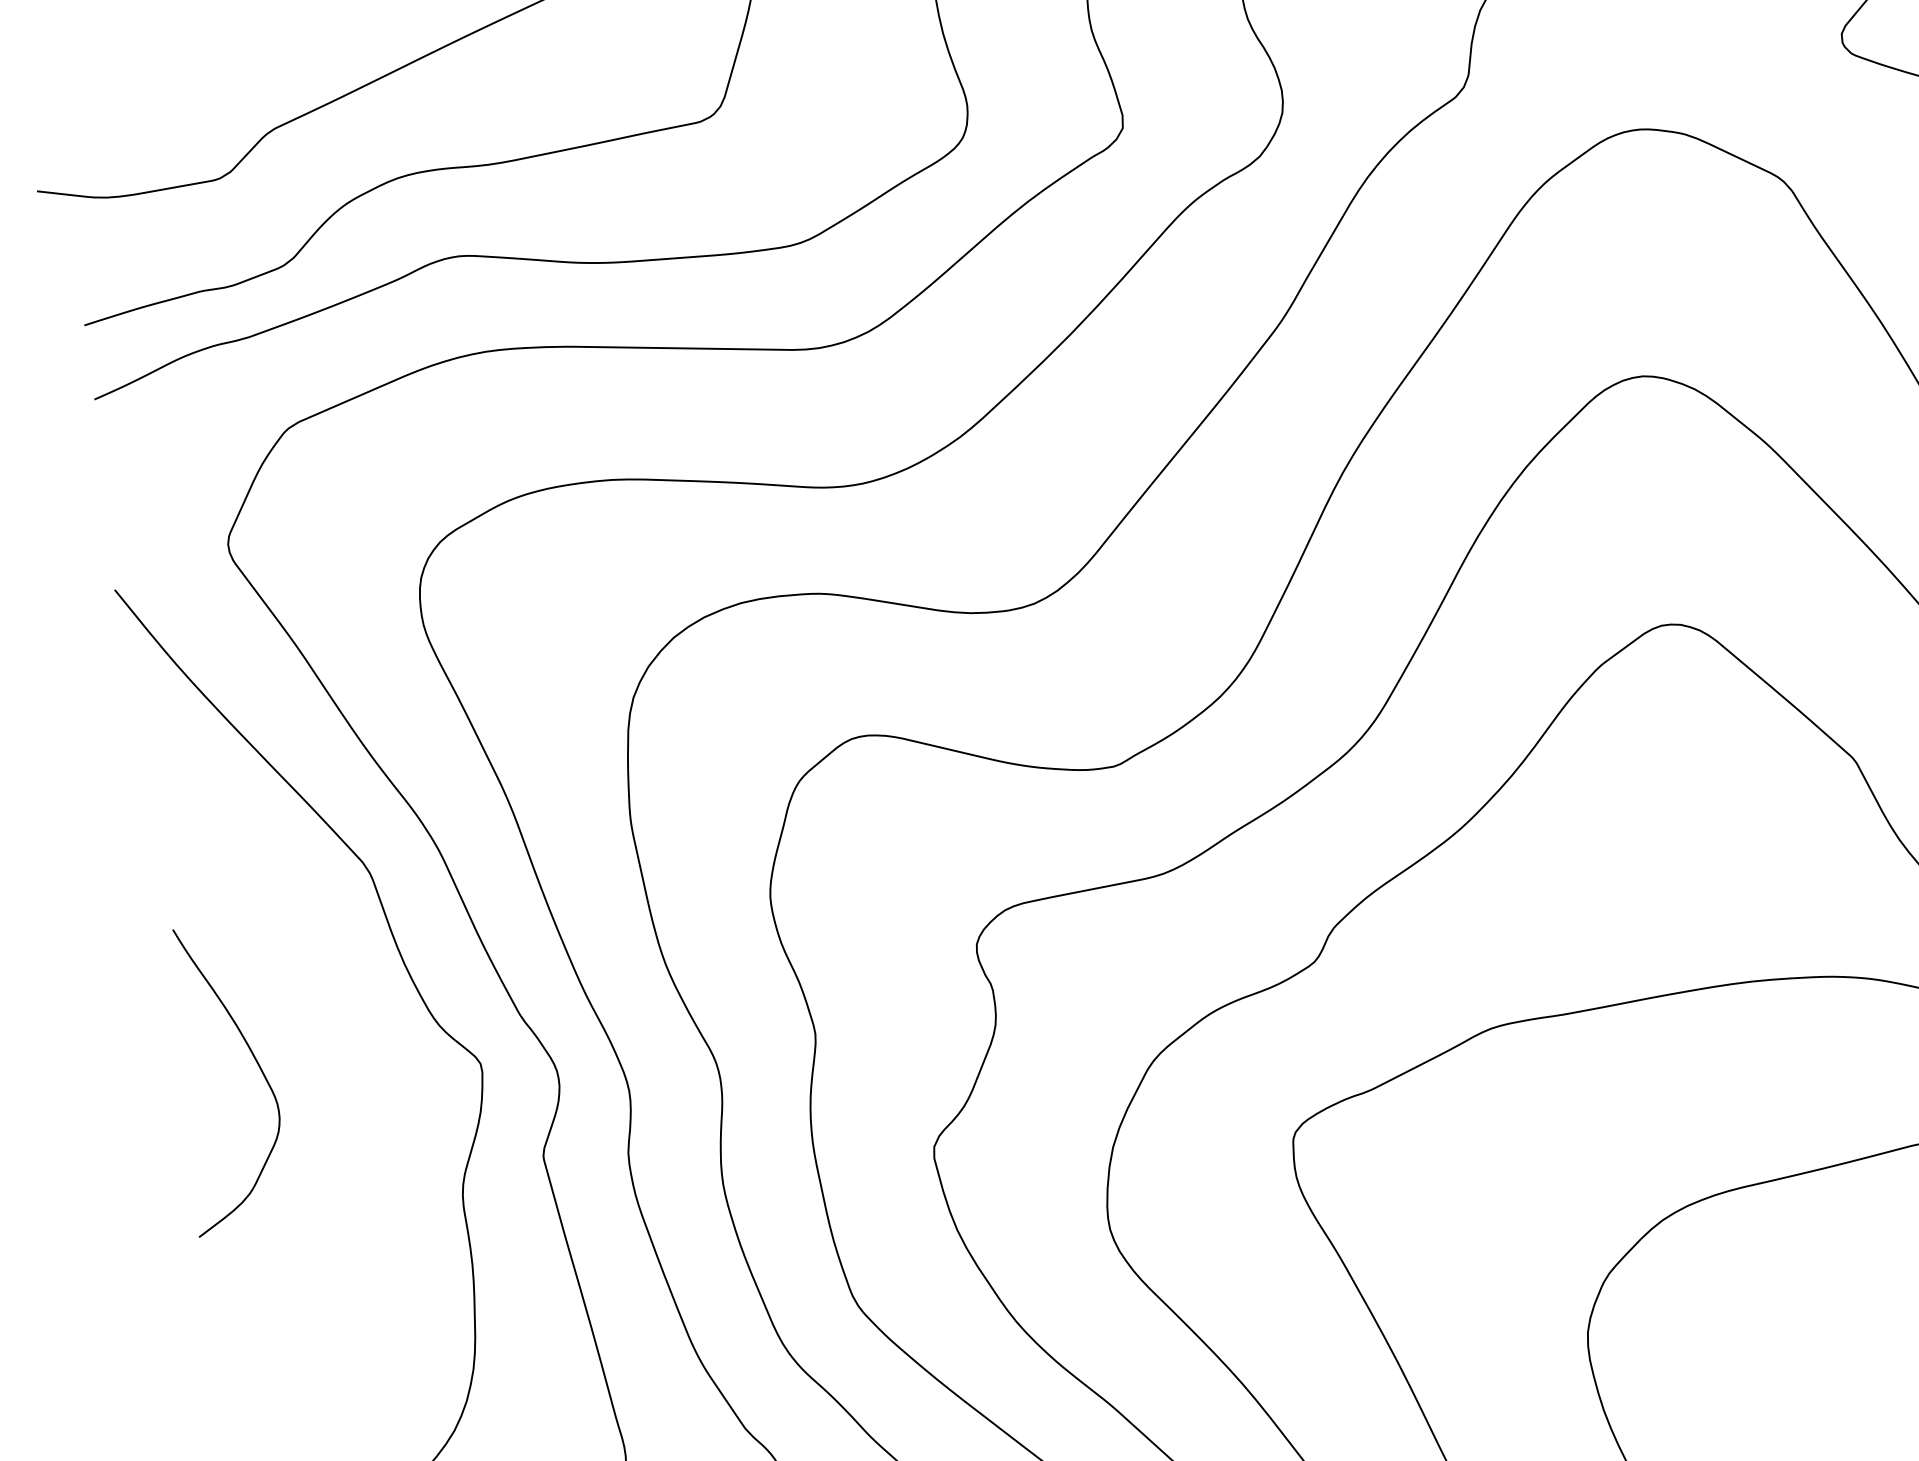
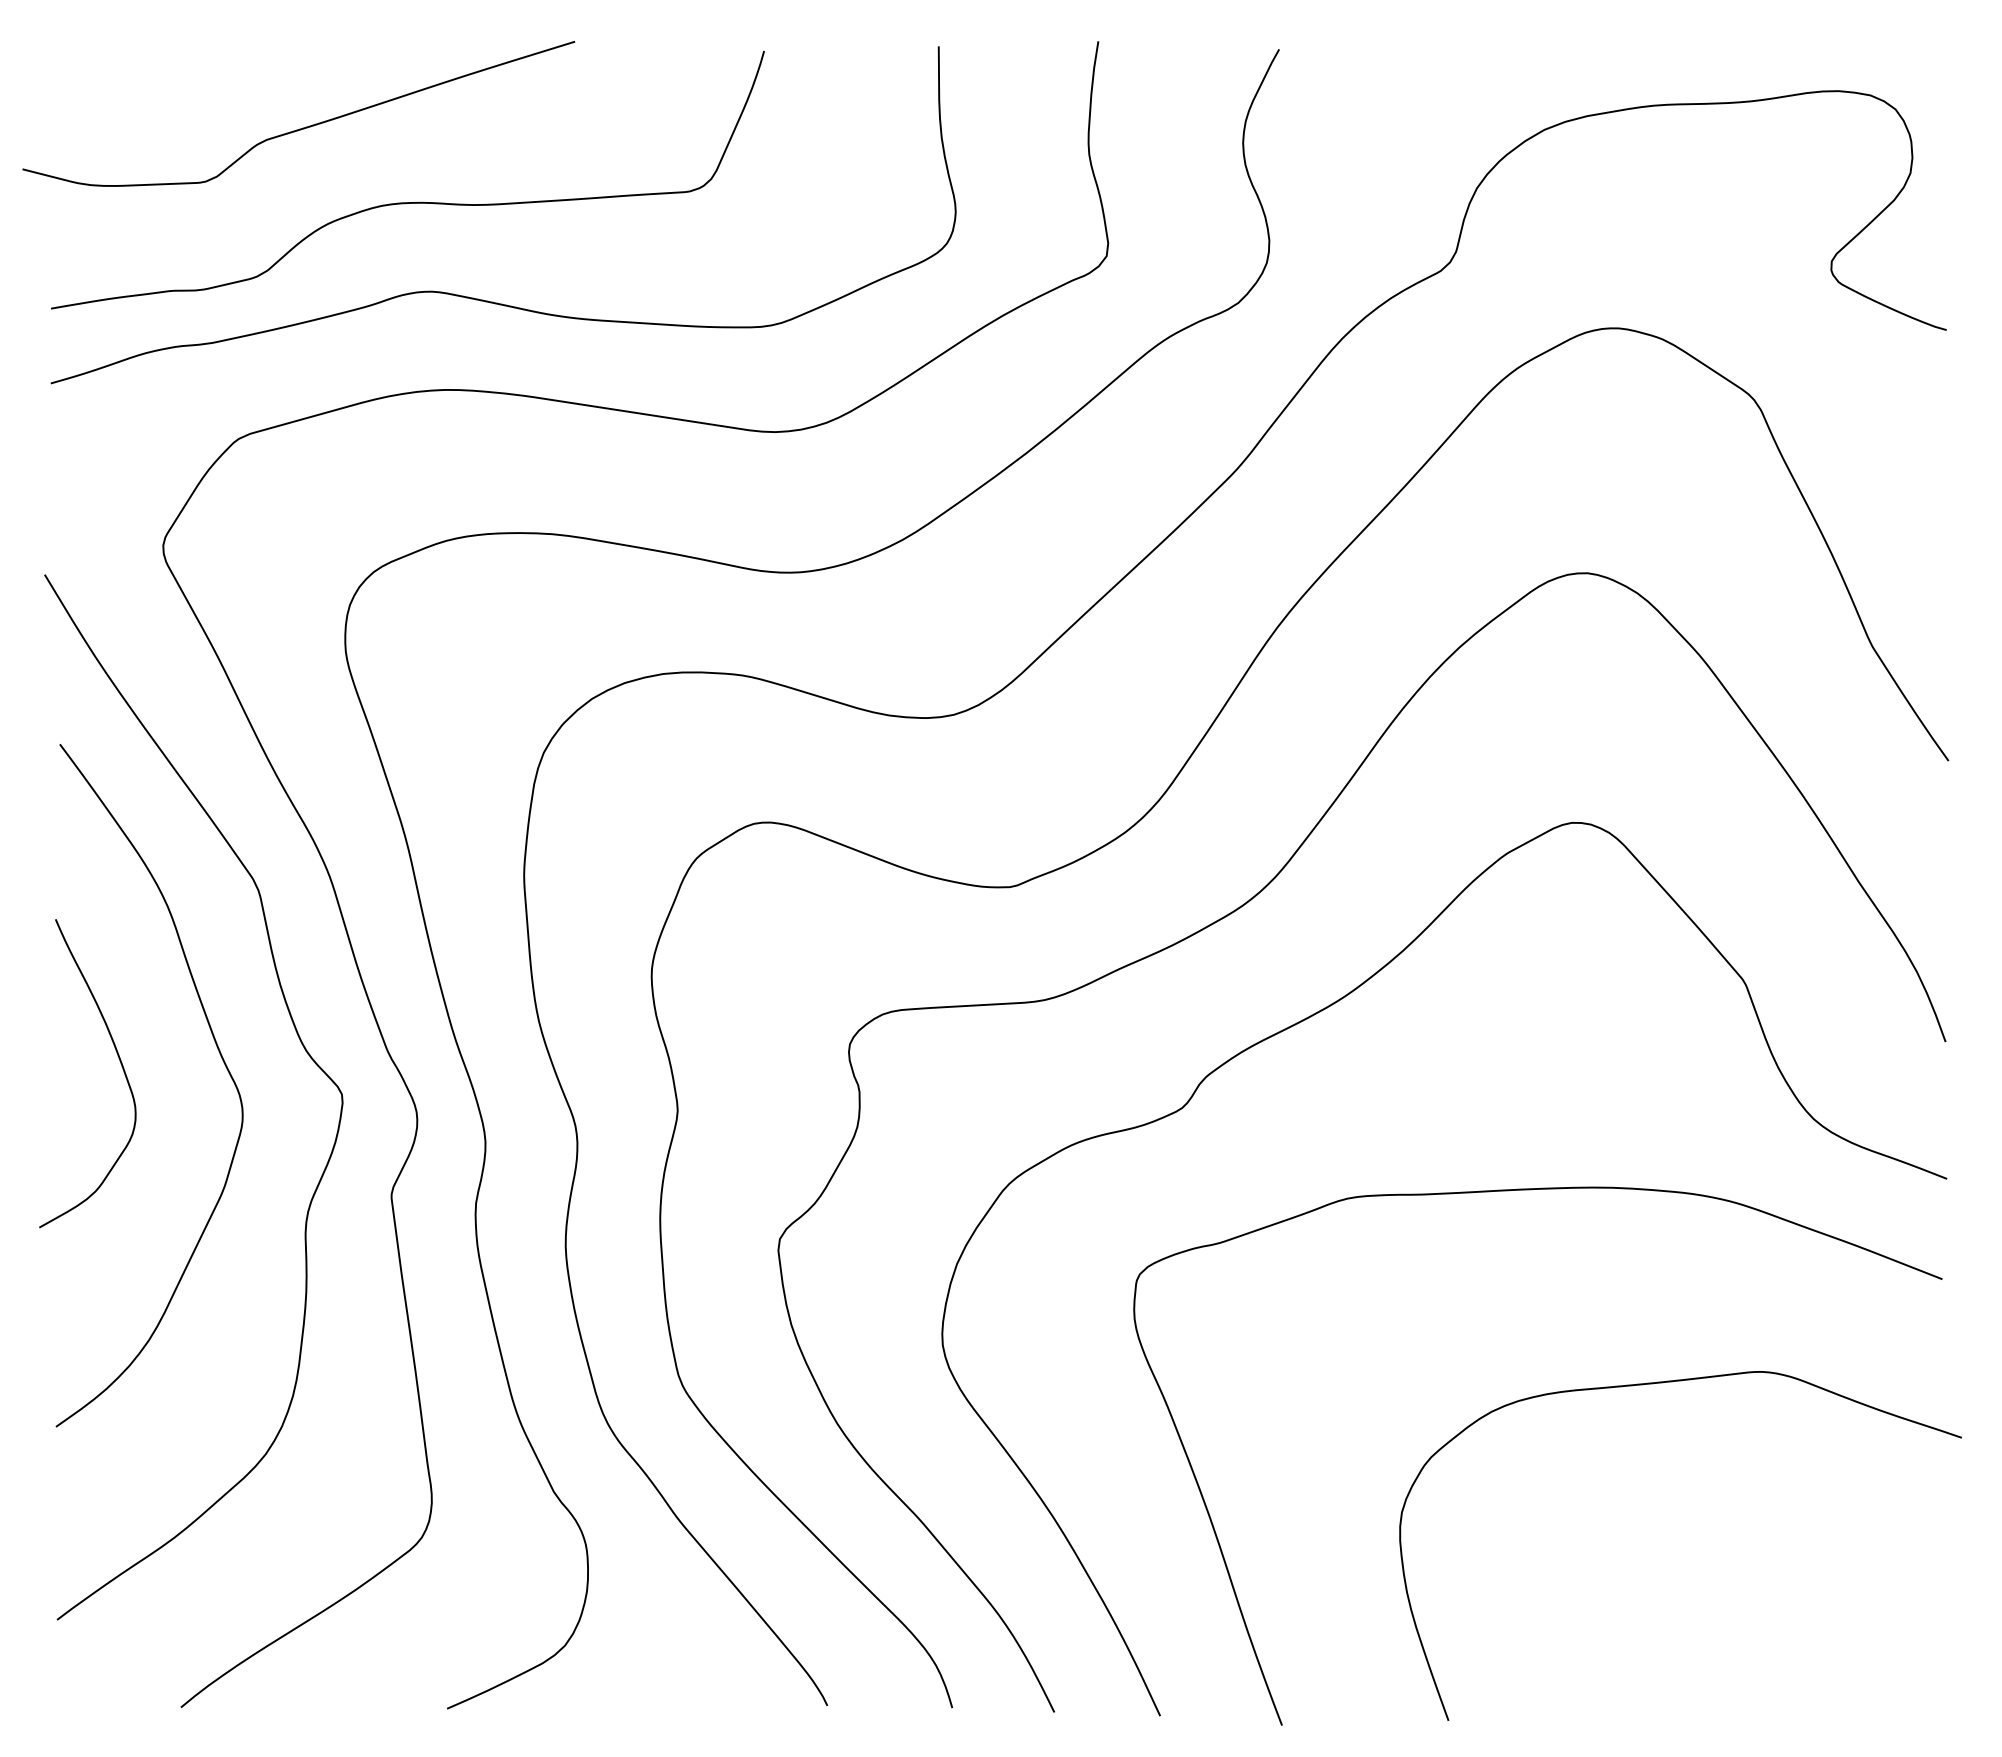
curve: (353, 1041) -> (219, 1054), added

